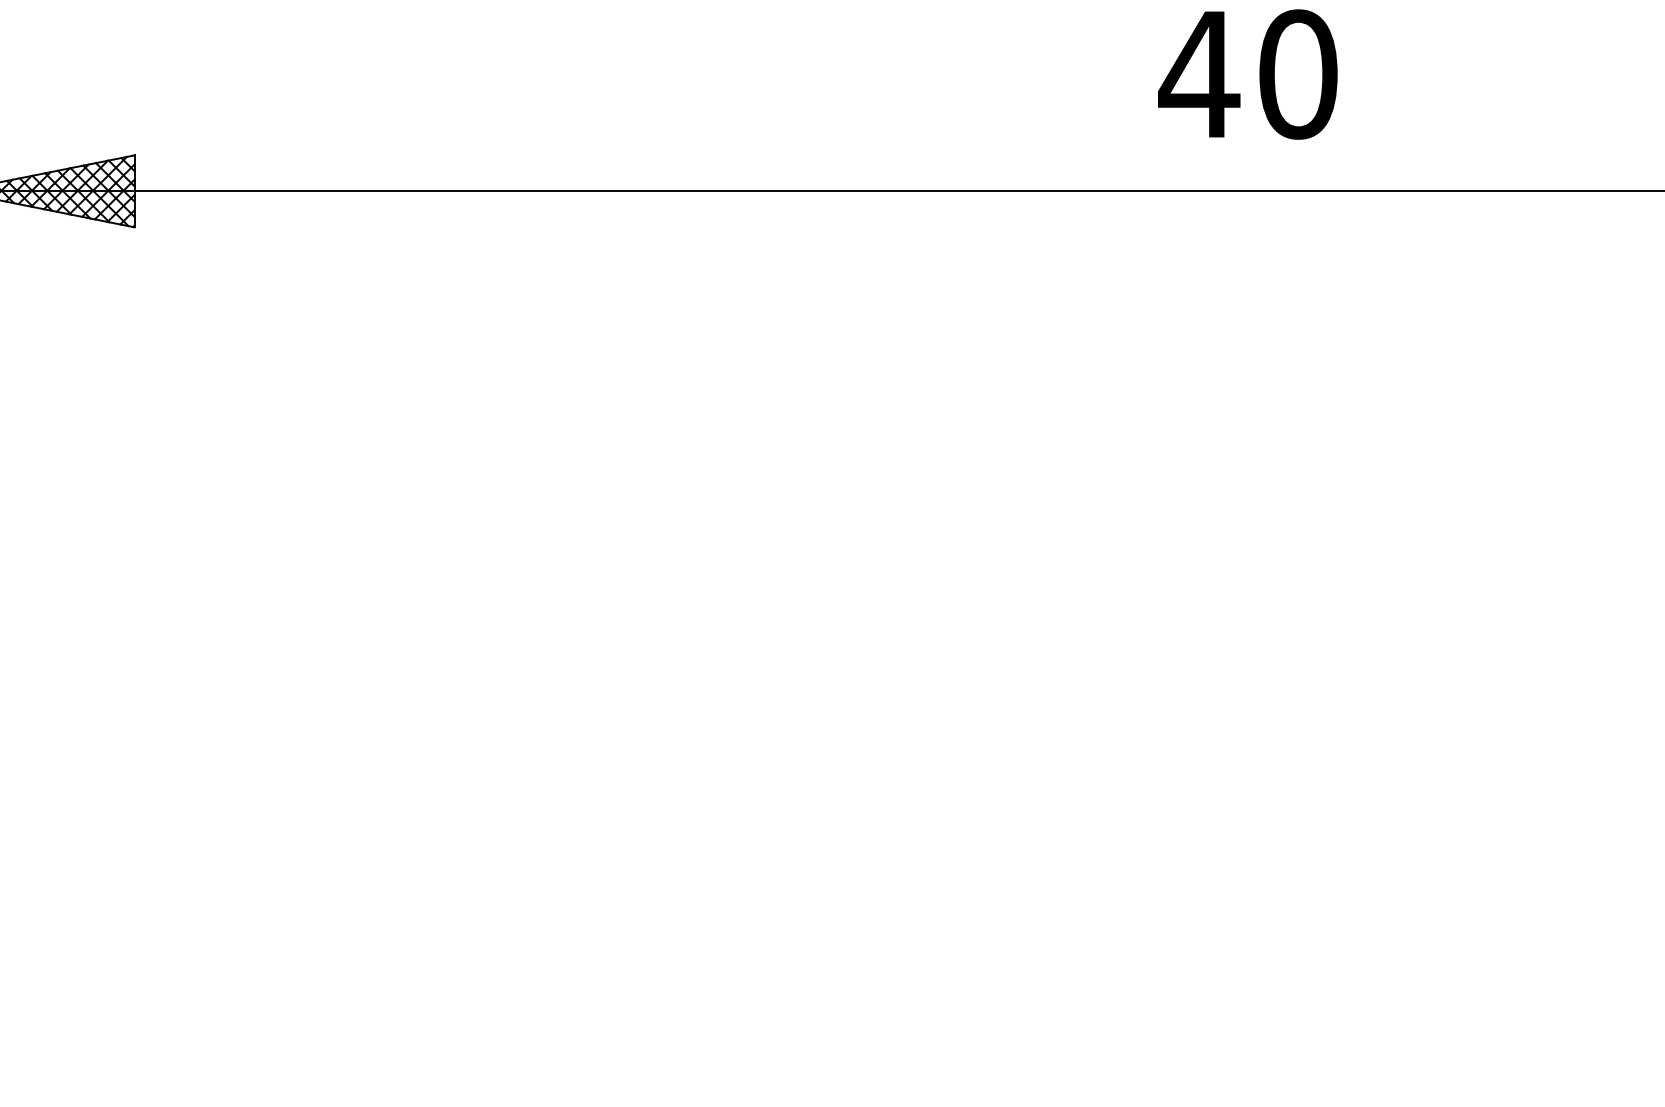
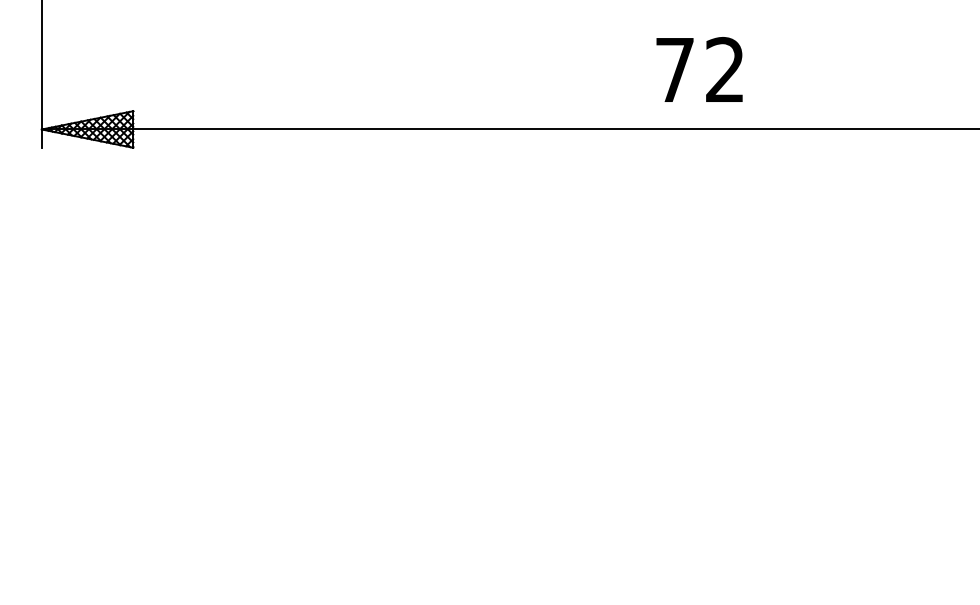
text: (1247, 75) -> (699, 70), 40 -> 72

